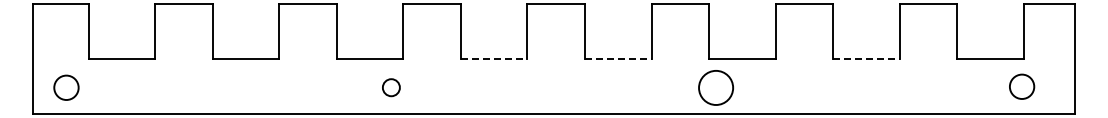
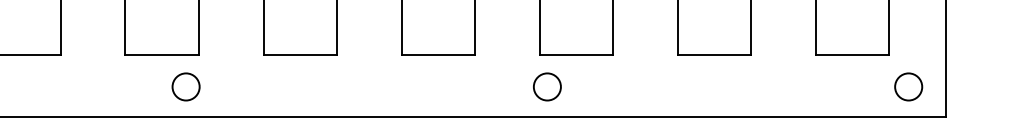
line: (494, 59) -> (300, 55), dashed -> solid
line: (618, 59) -> (438, 55), dashed -> solid
line: (866, 59) -> (714, 55), dashed -> solid
circle: (1022, 86) -> (909, 86), moved
circle: (391, 87) -> (186, 86), size x1.43
circle: (716, 87) -> (547, 86), size x0.71

